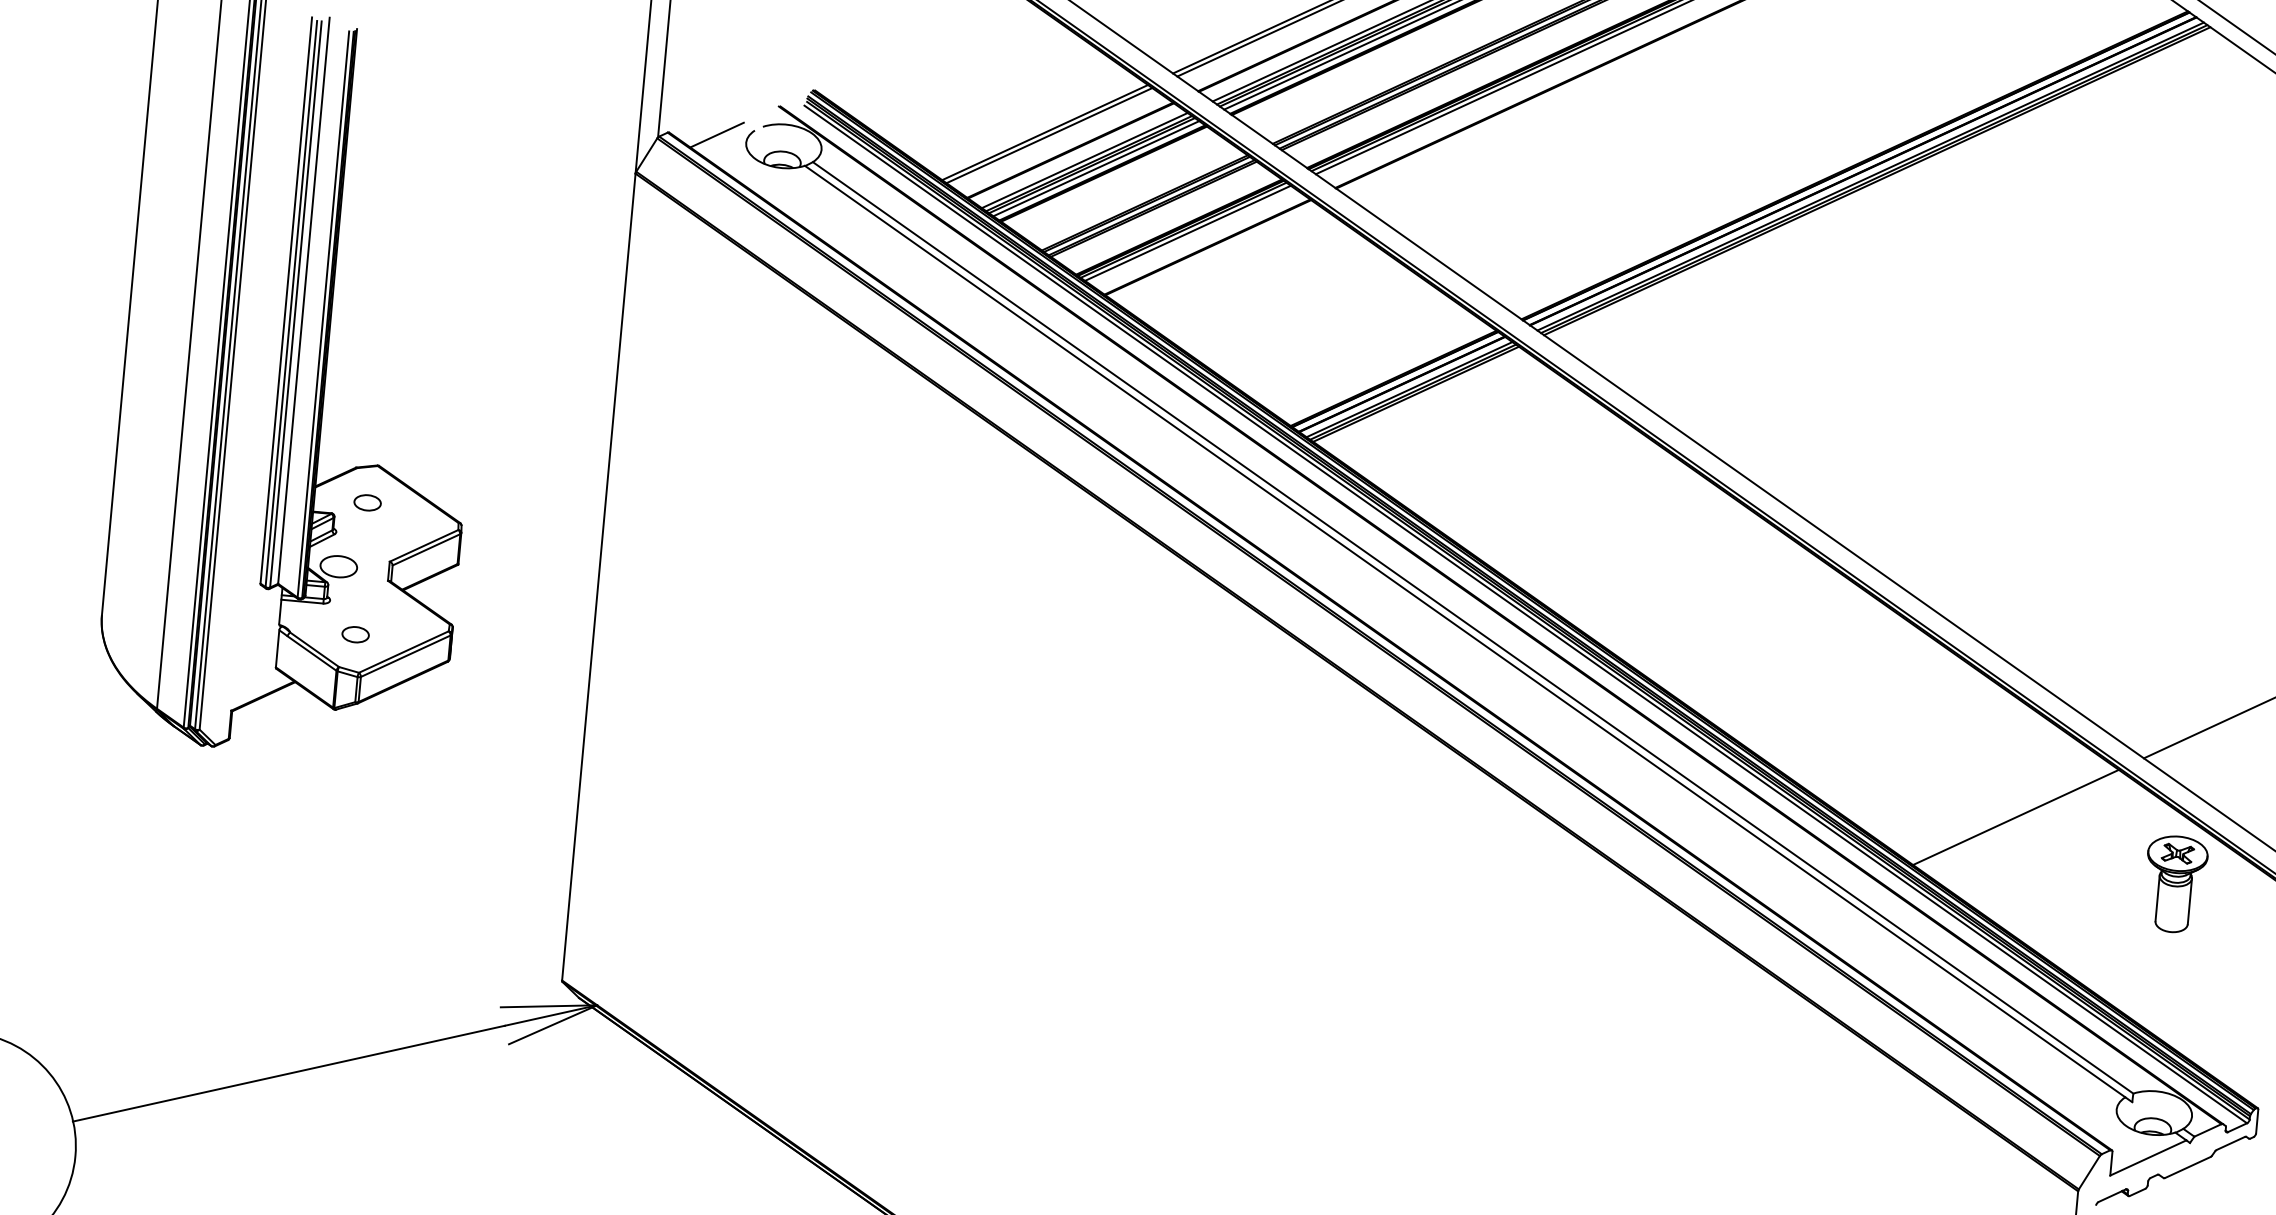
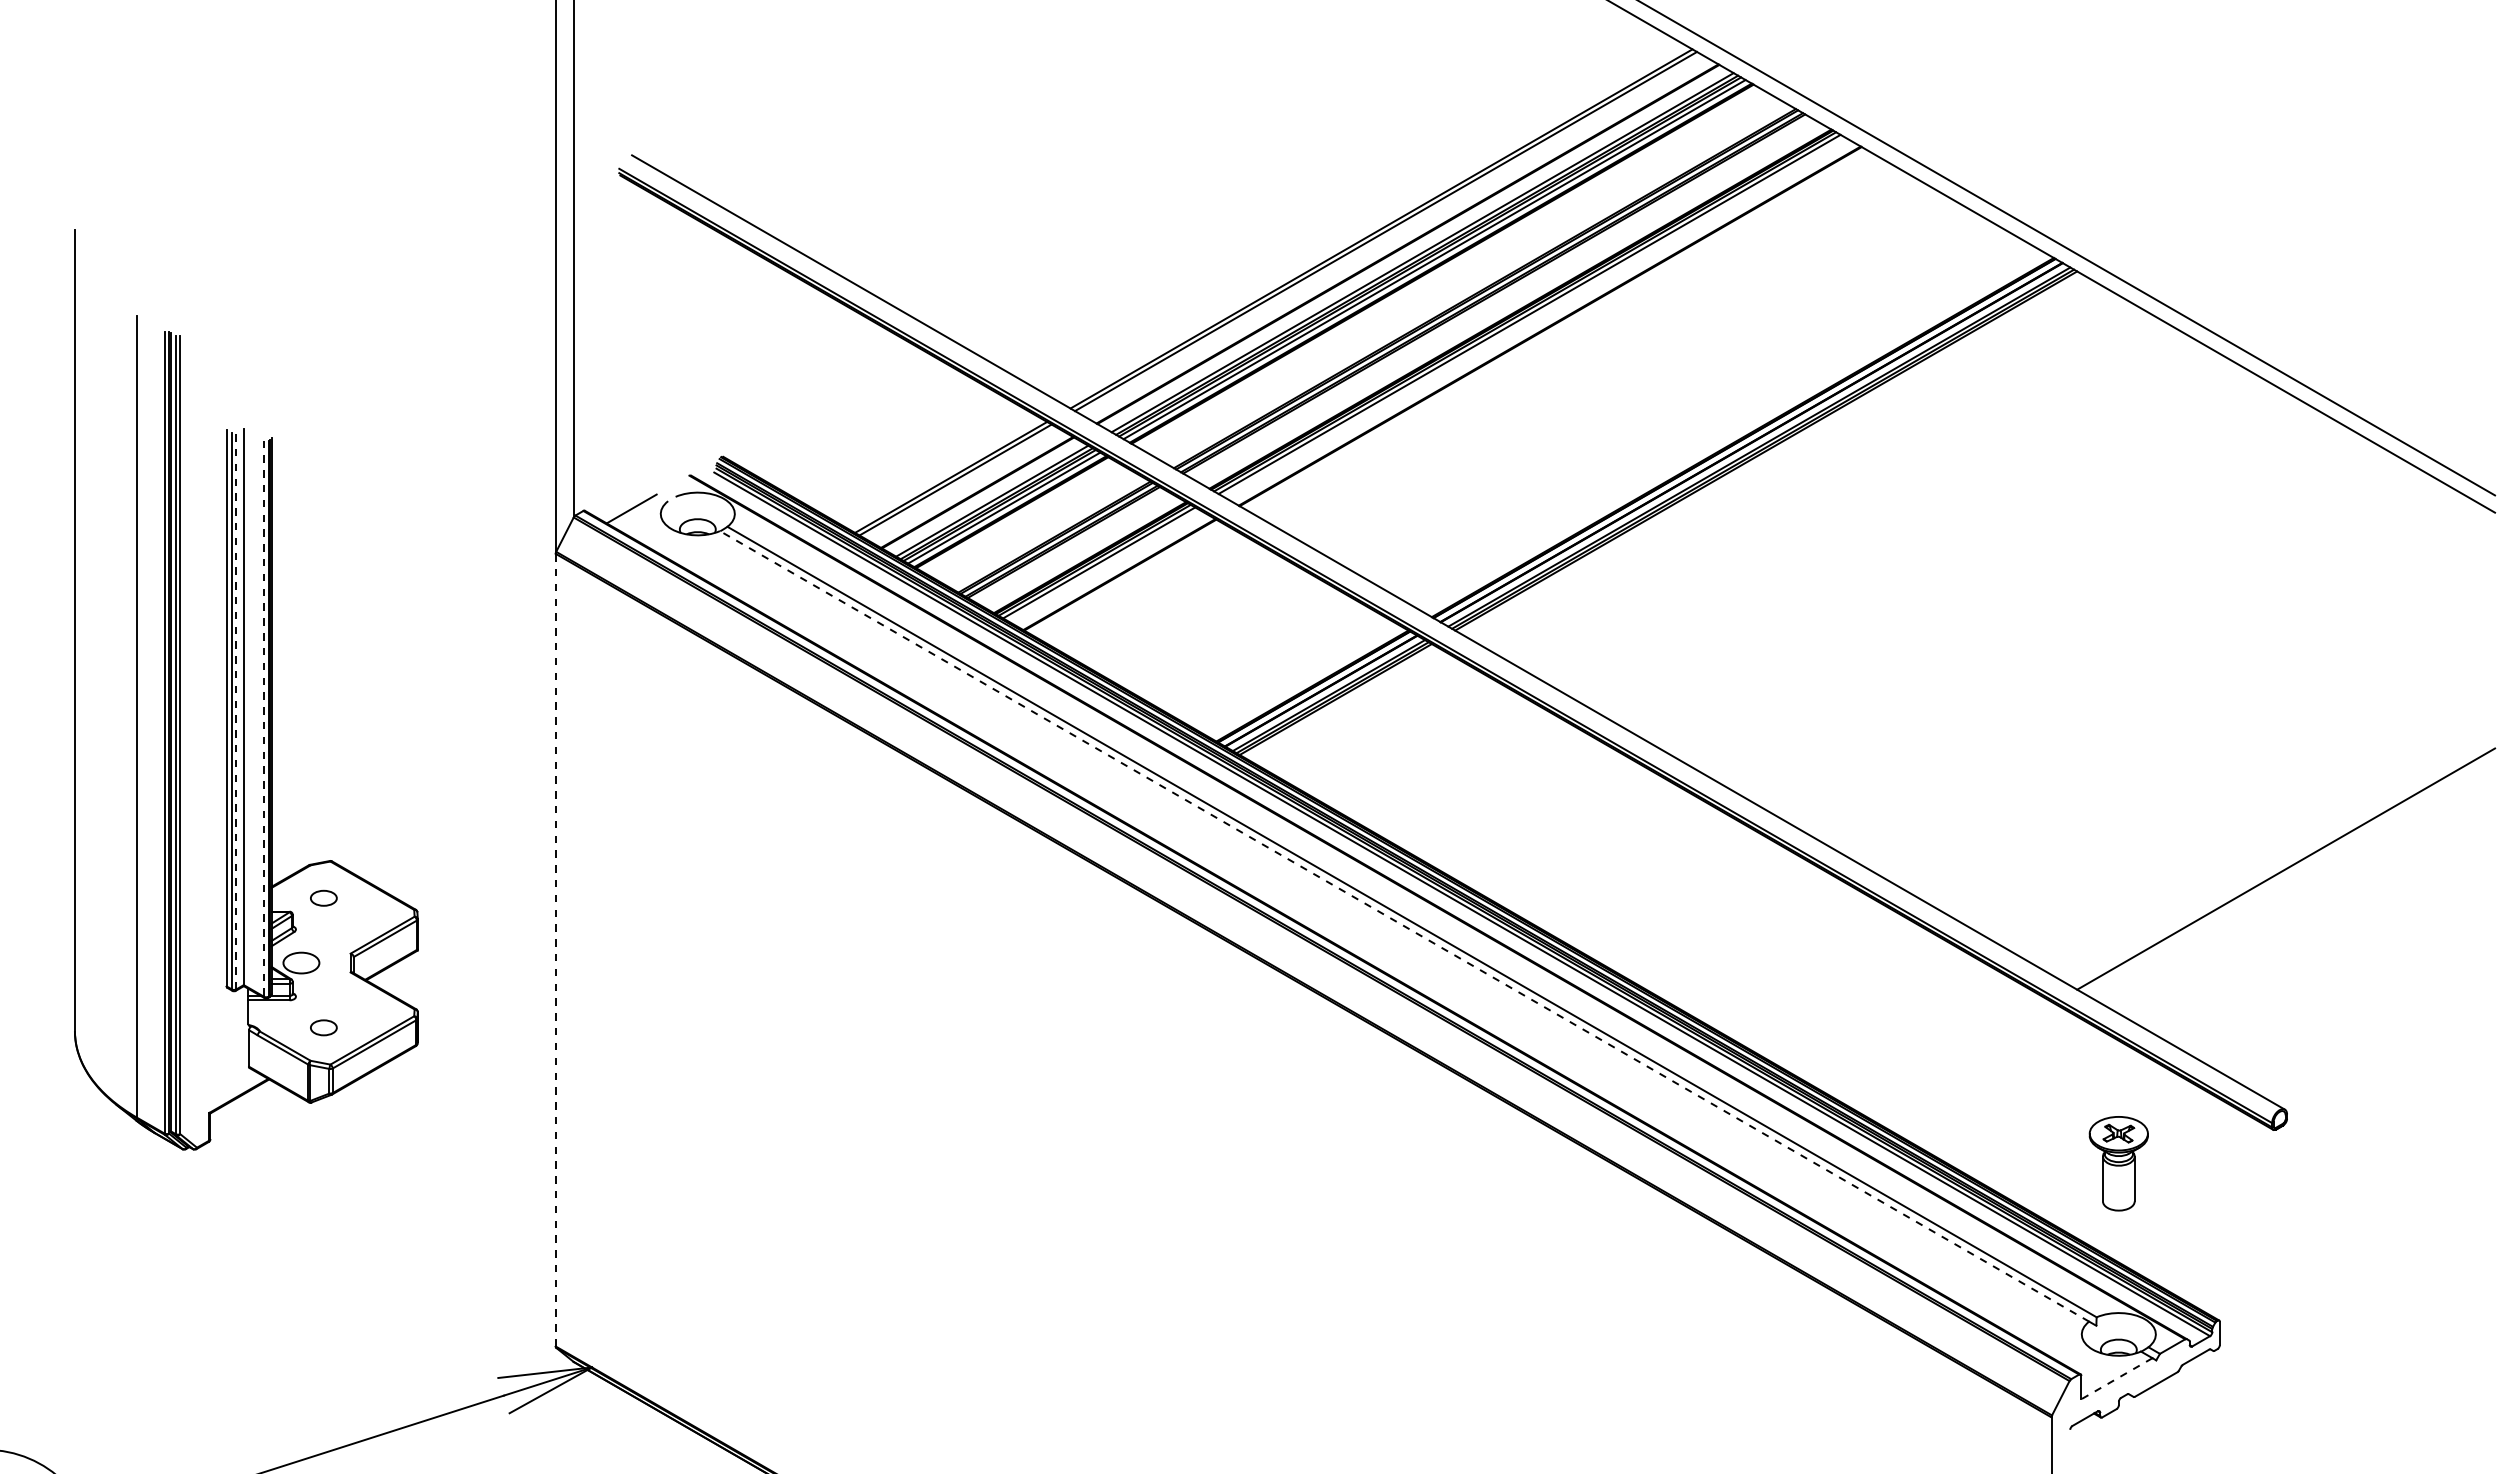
line: (296, 303) -> (236, 710), solid -> dashed
line: (323, 315) -> (264, 719), solid -> dashed
line: (598, 576) -> (555, 949), solid -> dashed
line: (1465, 631) -> (1404, 926), solid -> dashed
line: (2015, 817) -> (1957, 1058), removed
part: (2174, 884) -> (2118, 1163), moved
line: (2147, 1157) -> (2116, 1378), solid -> dashed

